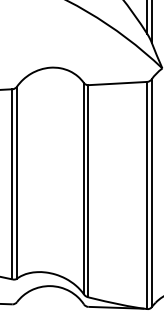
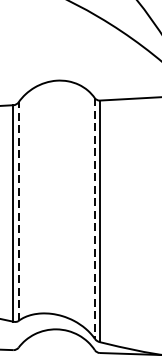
line: (16, 182) -> (18, 211), solid -> dashed
line: (83, 188) -> (94, 218), solid -> dashed

